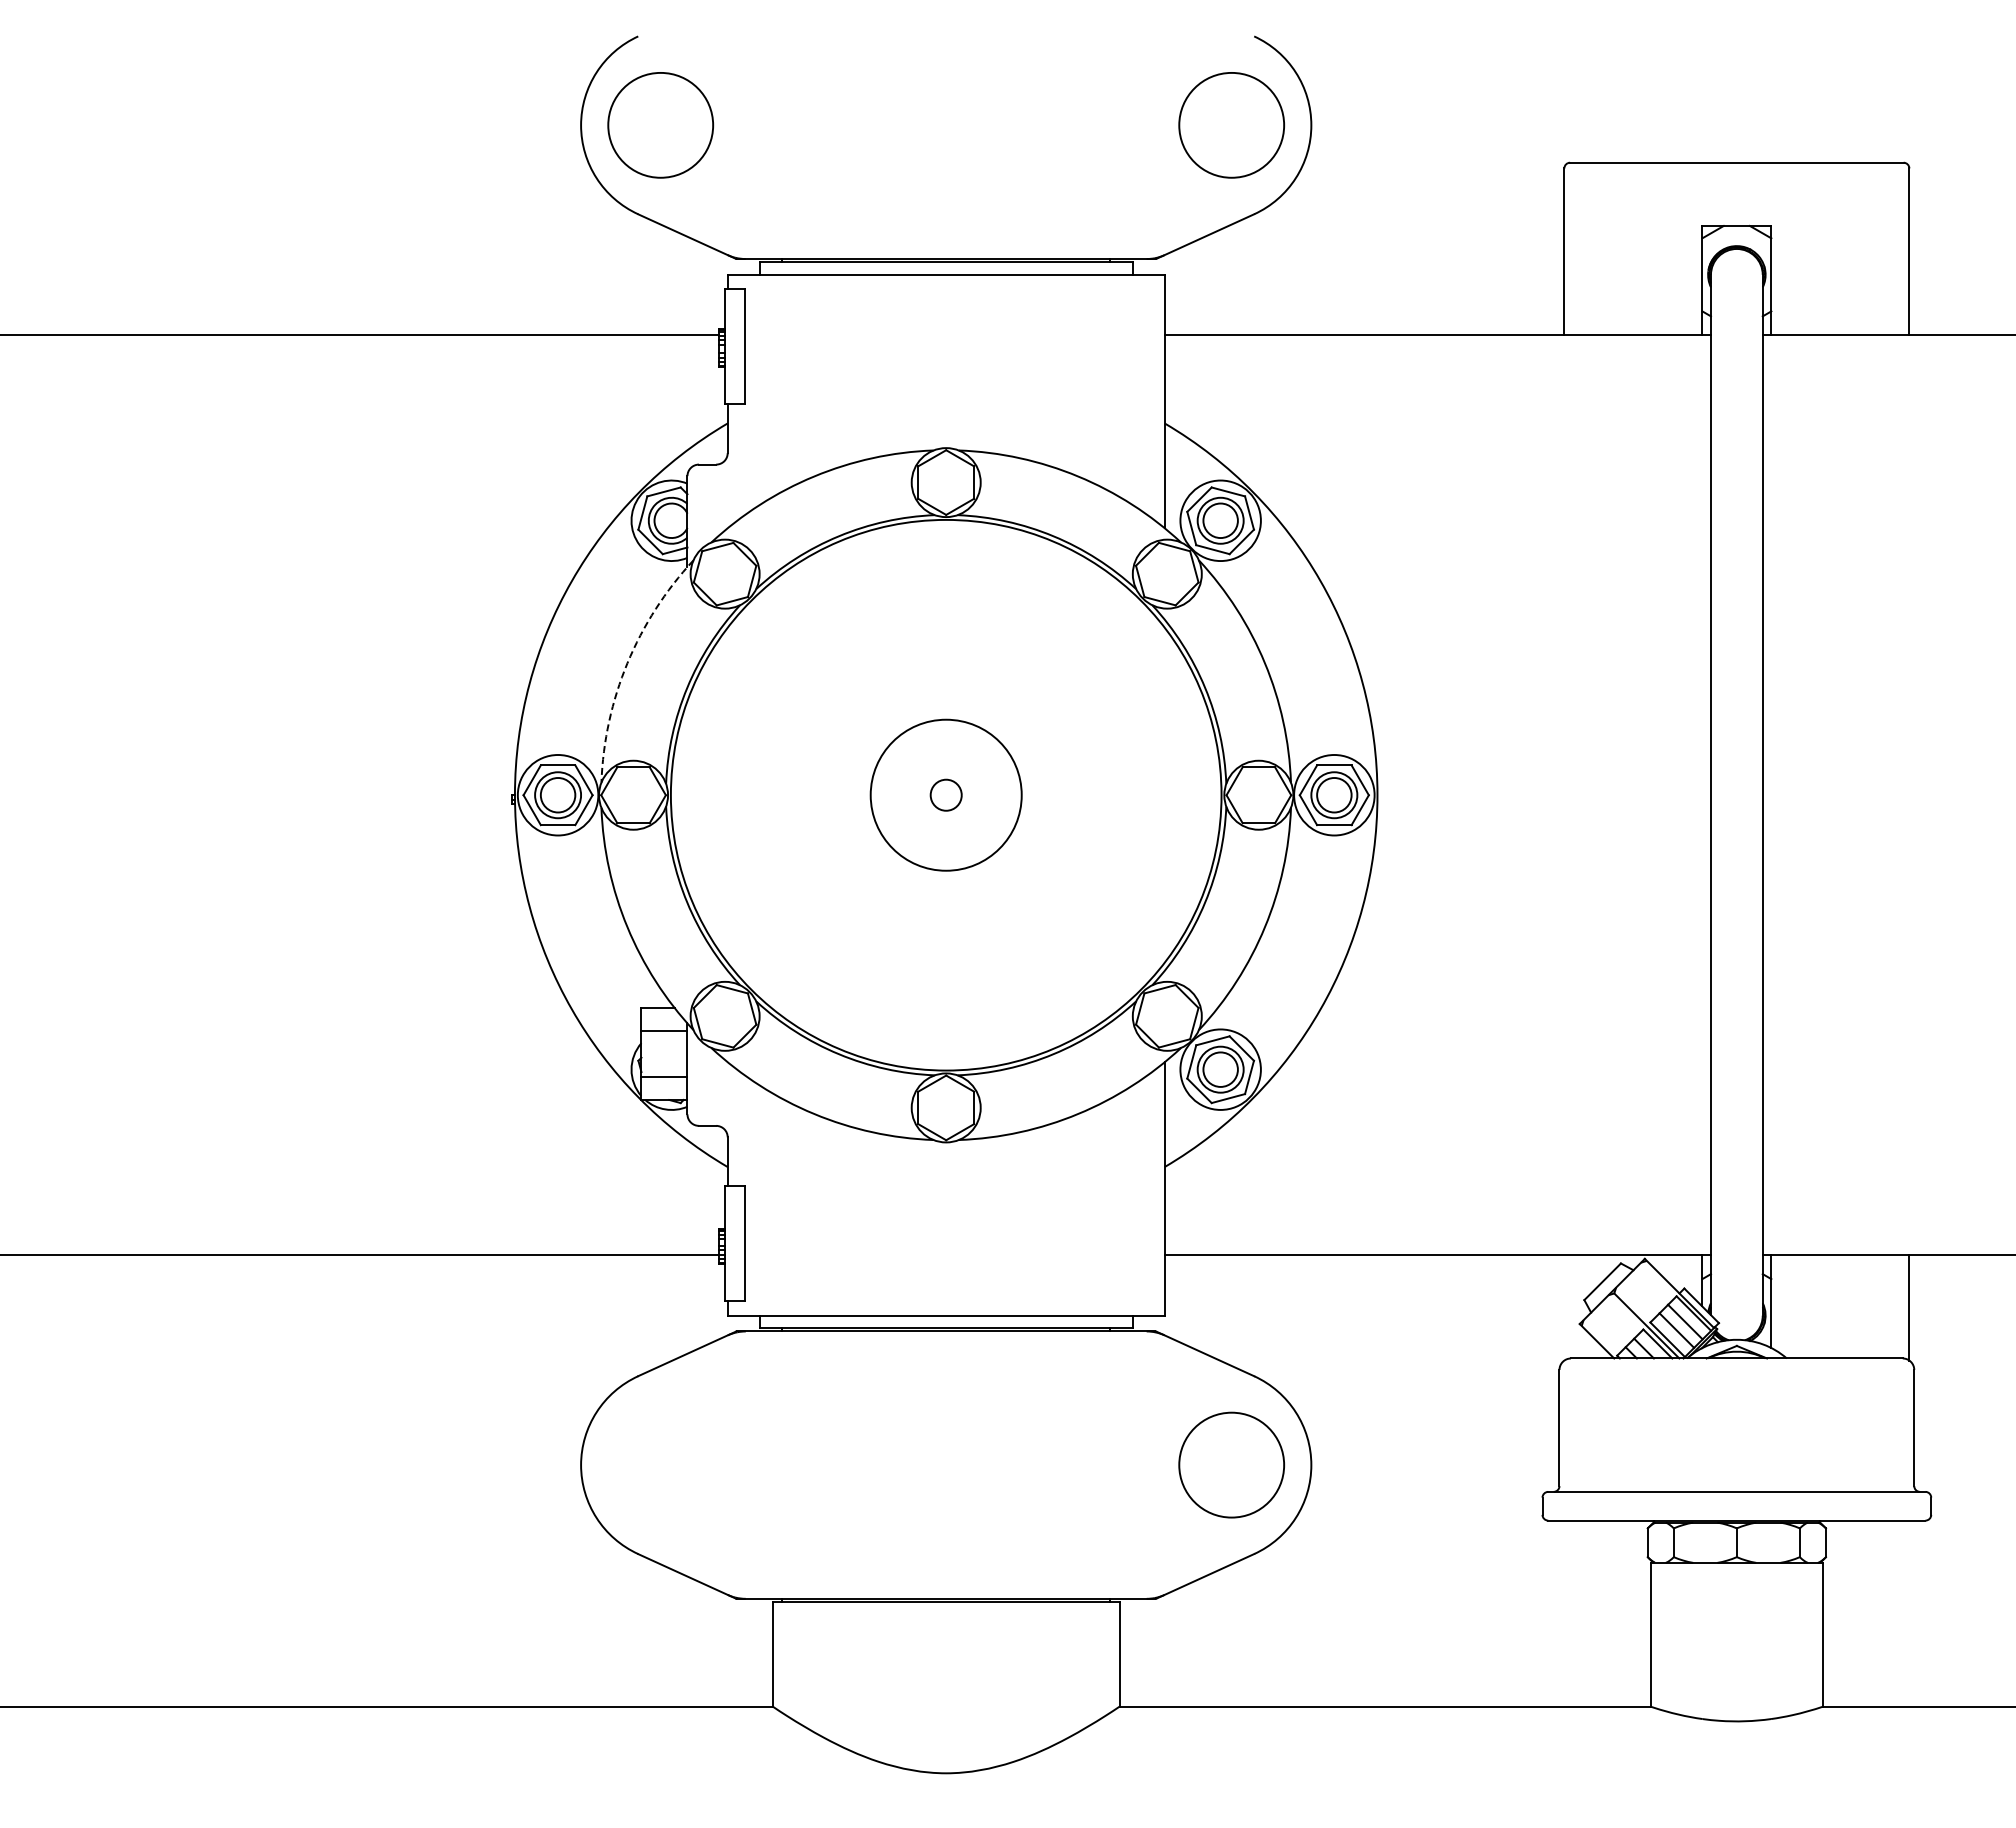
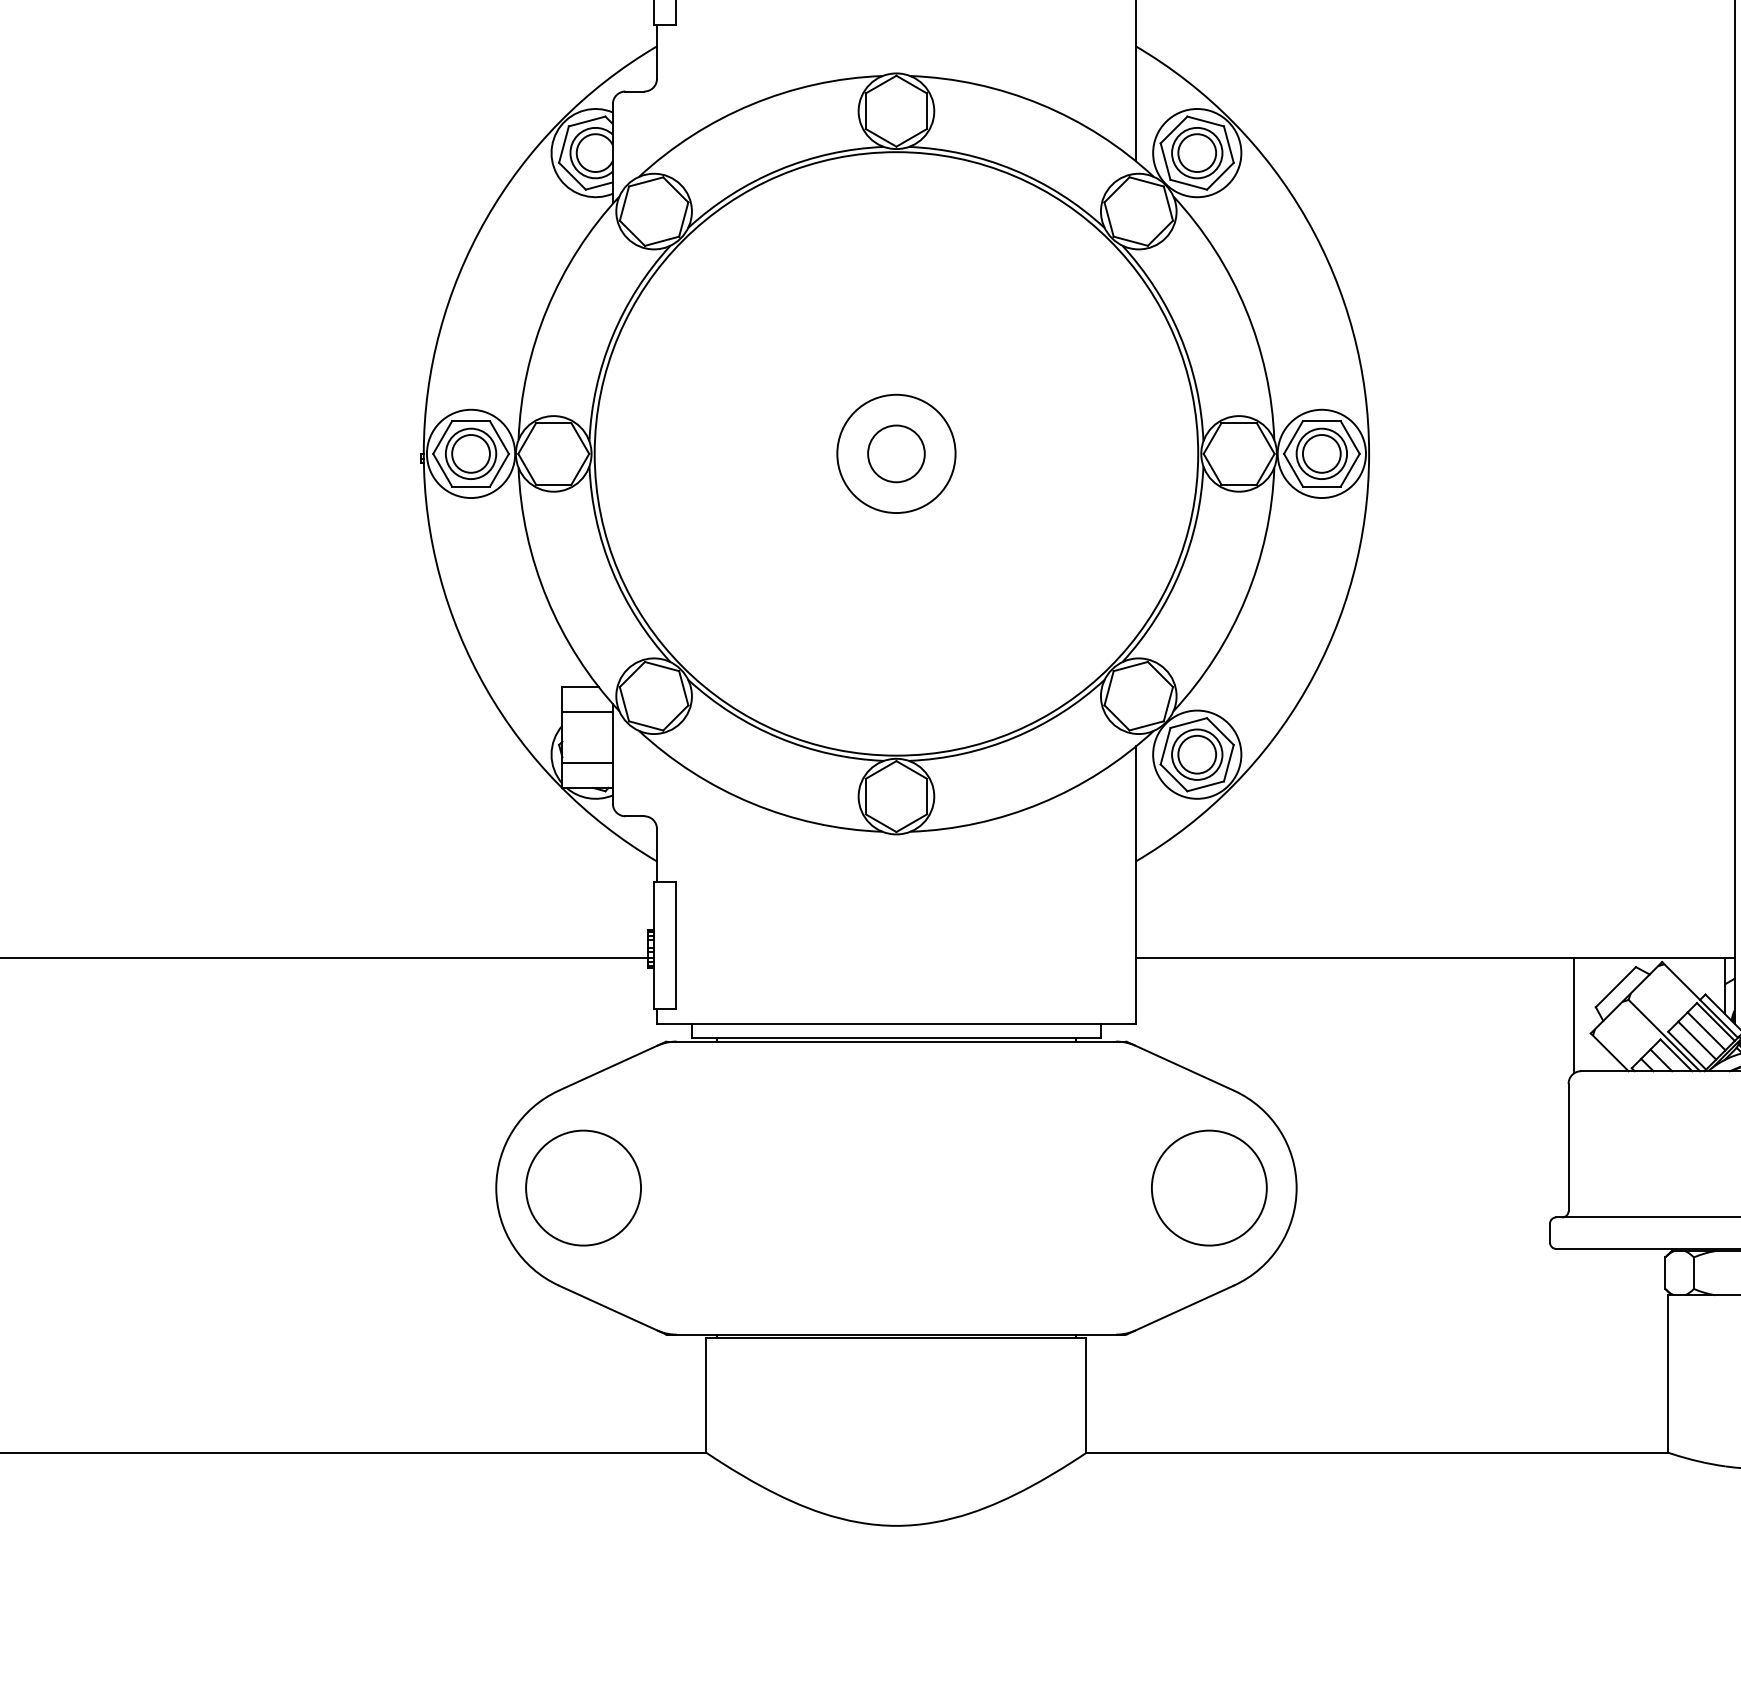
arc: (627, 663) -> (547, 309), dashed -> solid
circle: (946, 795) -> (896, 454), size x0.71
circle: (946, 795) -> (896, 454), size x1.67
line: (1564, 1307) -> (1574, 1015), added
circle: (660, 1464) -> (583, 1187), added

